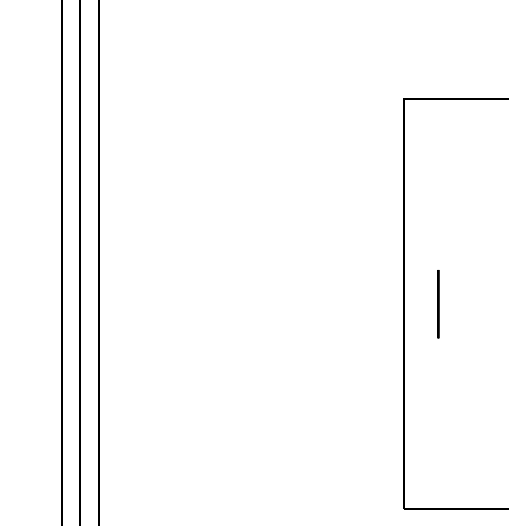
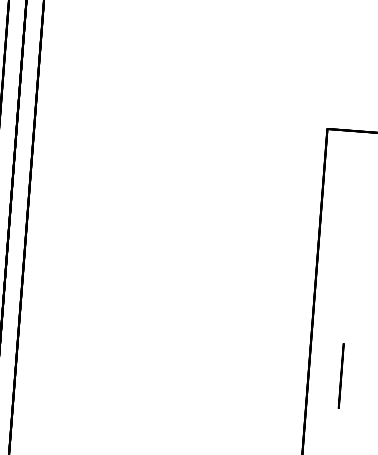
circle: (438, 304) -> (341, 376), moved

